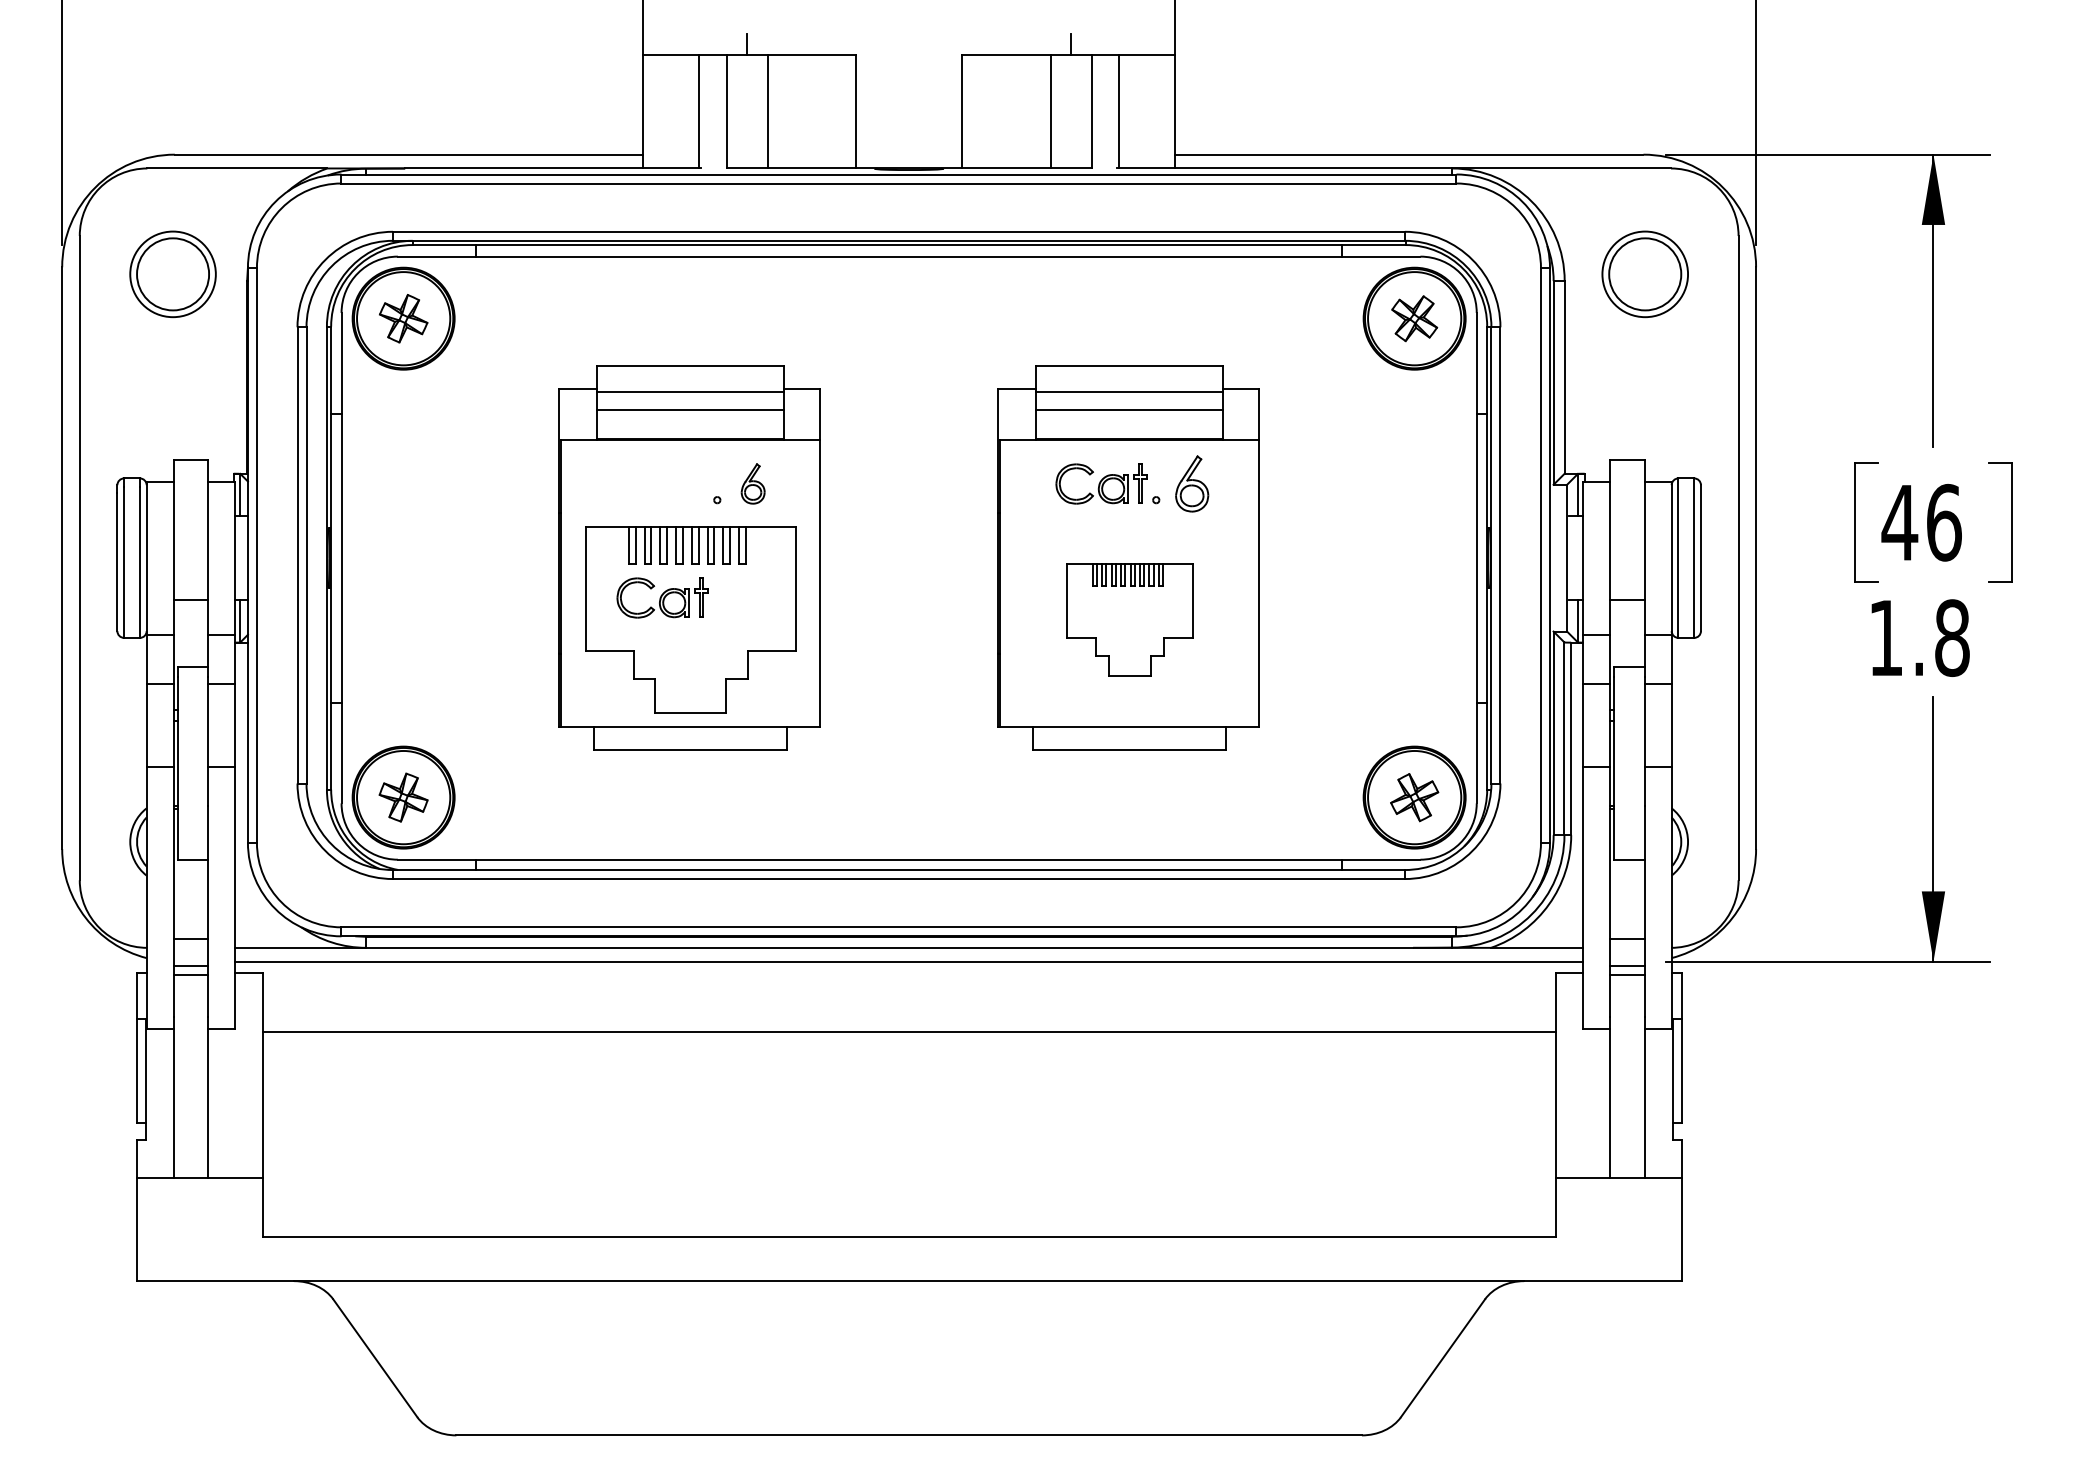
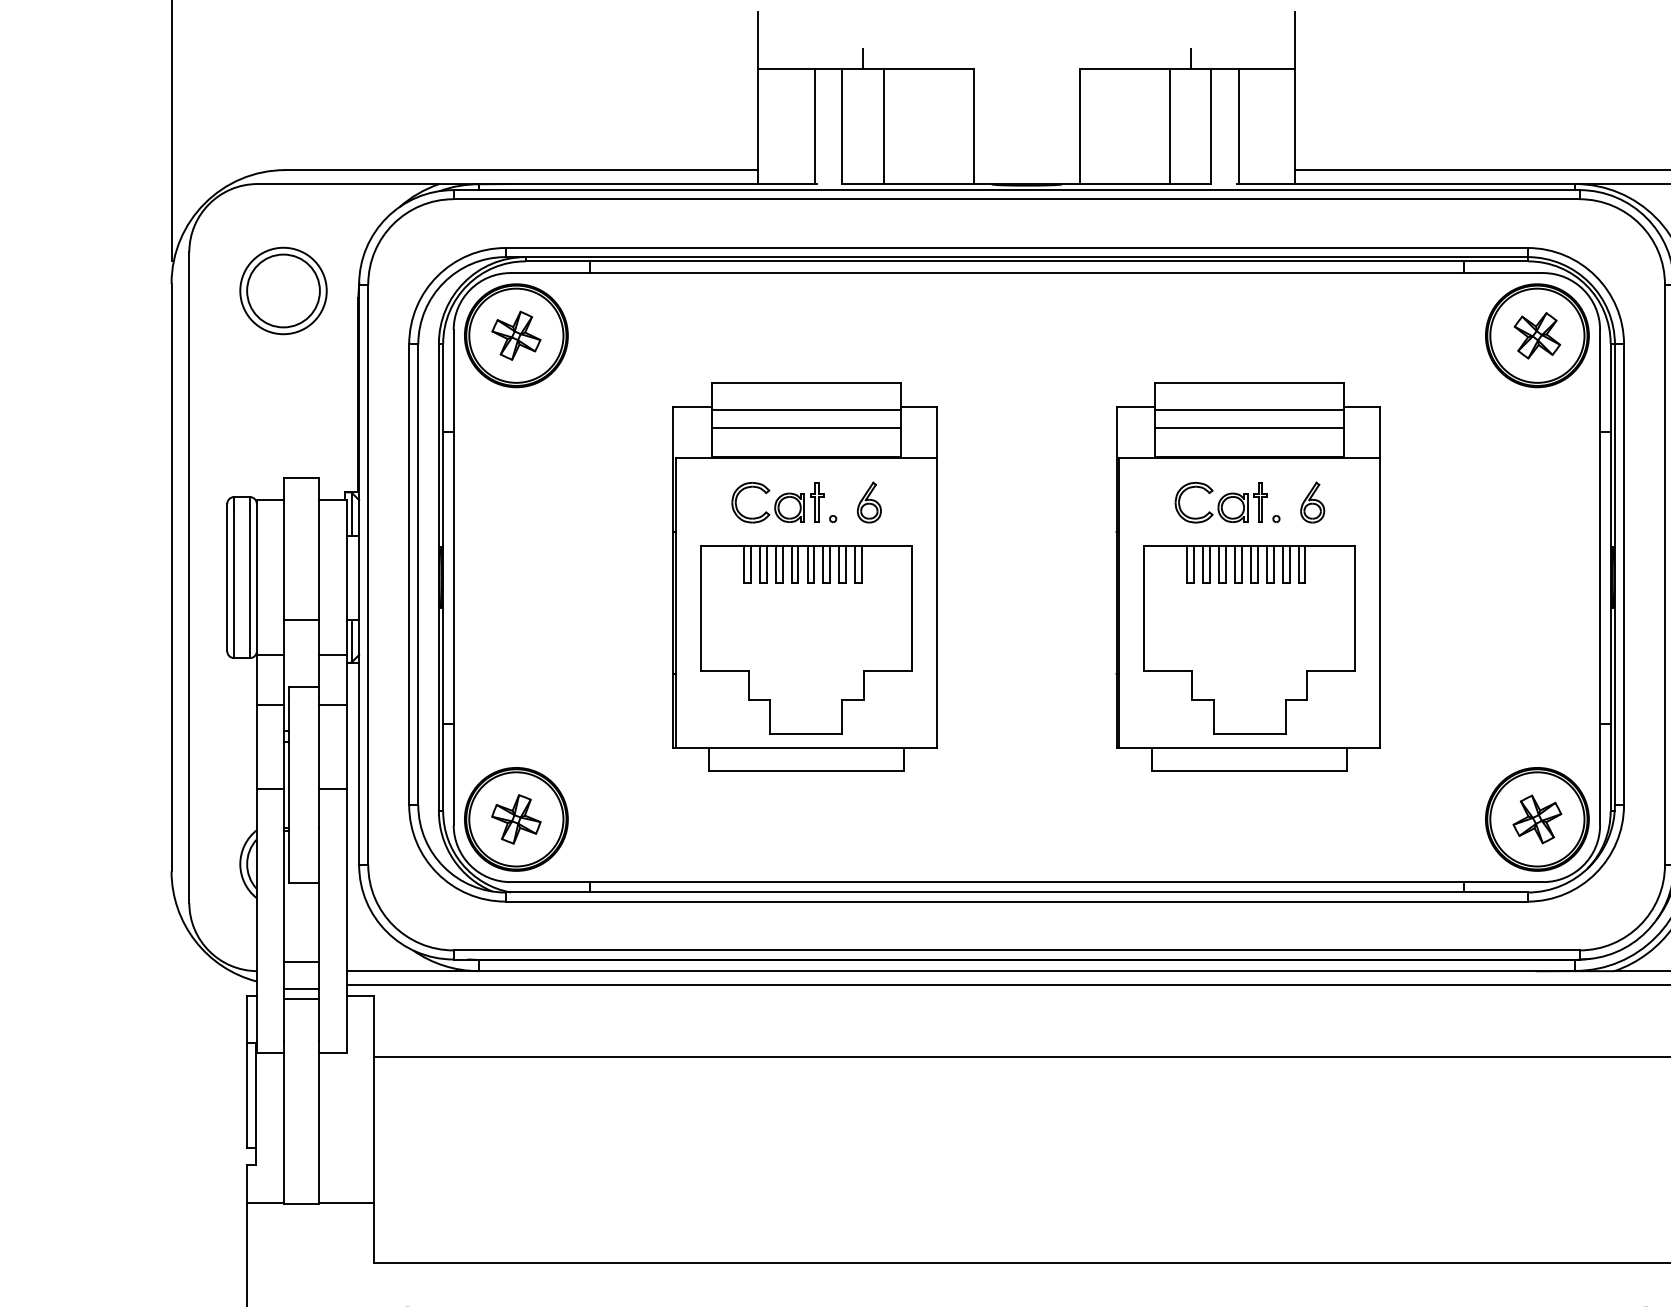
part: (1191, 483) -> (1312, 502), size x0.71
part: (662, 597) -> (777, 502), moved
part: (1129, 619) -> (1249, 639), size x1.67

